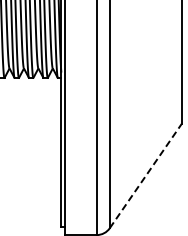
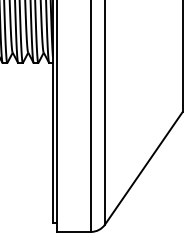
line: (146, 175) -> (144, 167), dashed -> solid

